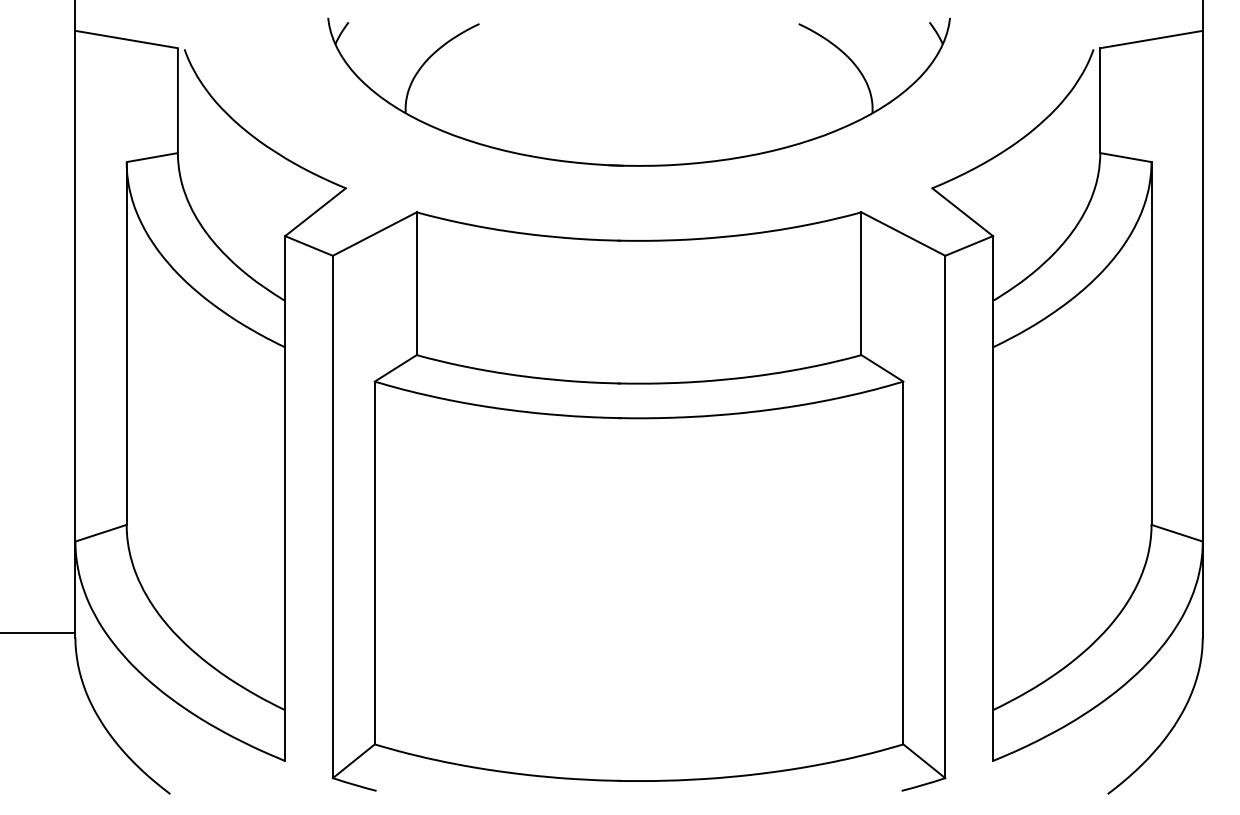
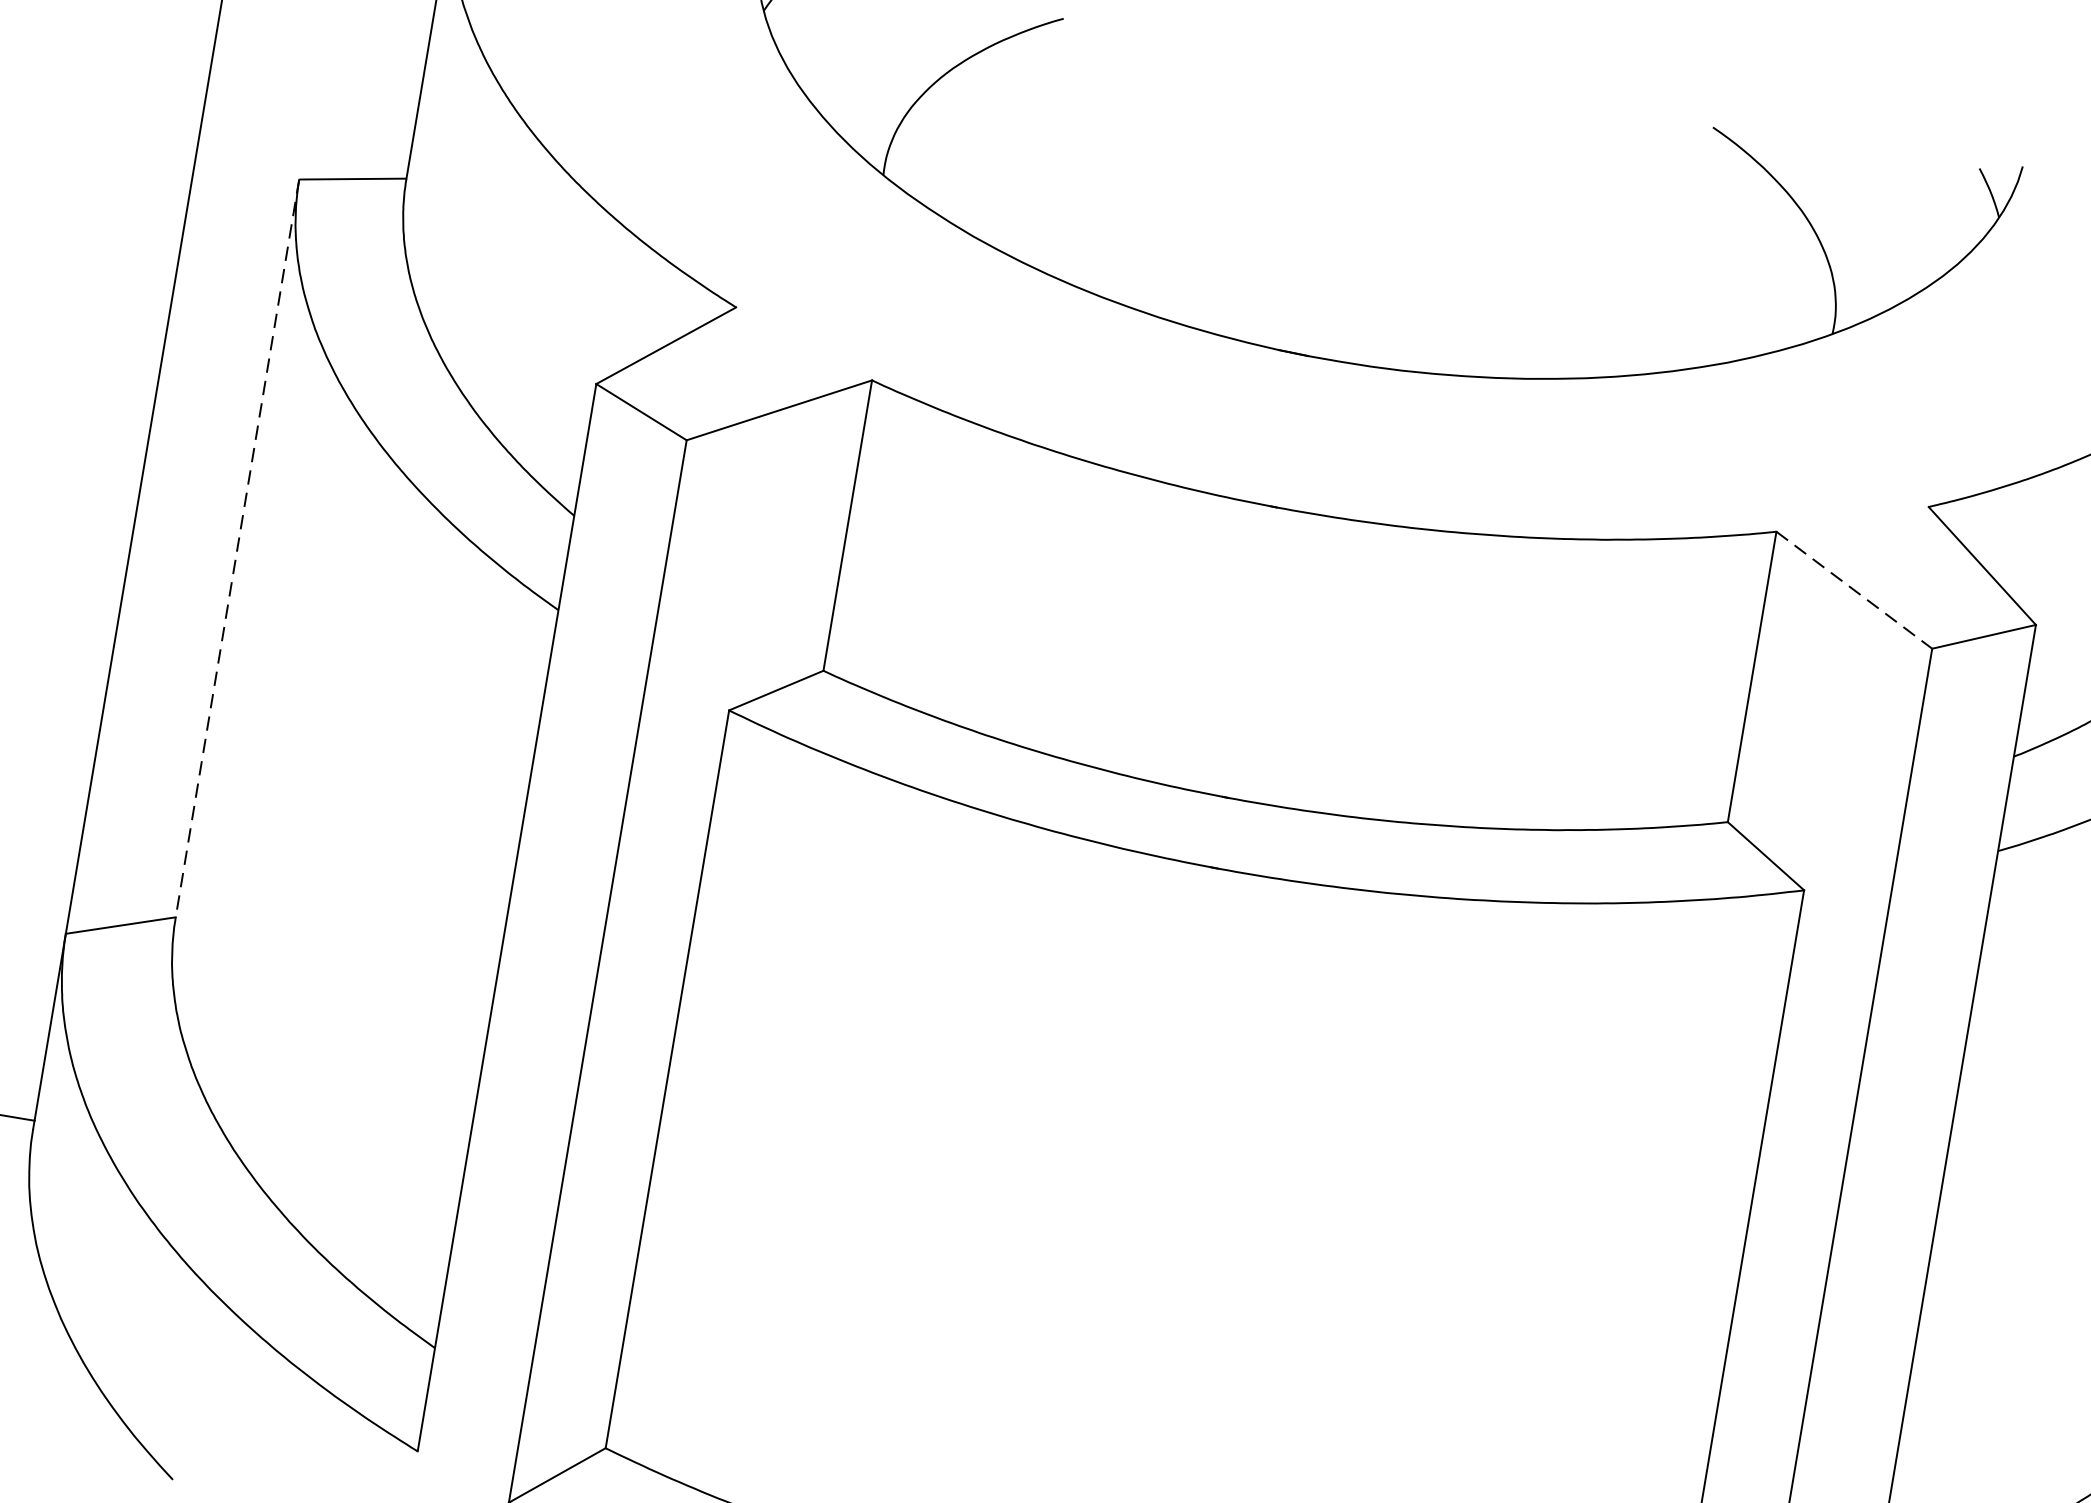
line: (903, 234) -> (1854, 591), solid -> dashed
line: (126, 343) -> (237, 548), solid -> dashed

